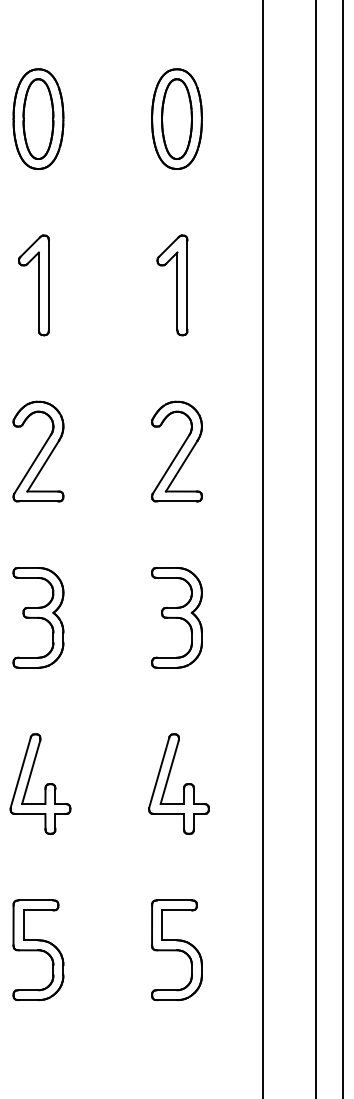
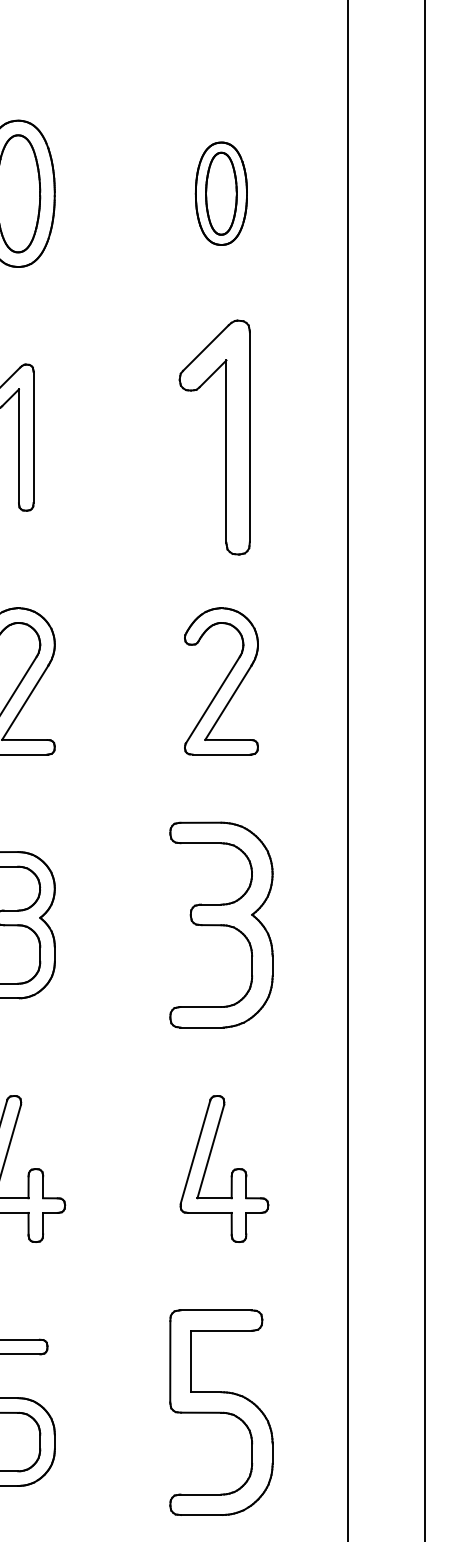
part: (176, 118) -> (220, 192), size x0.7
part: (172, 285) -> (214, 437), size x1.6
part: (176, 617) -> (220, 924), size x1.4
part: (176, 950) -> (220, 1413), size x1.4

